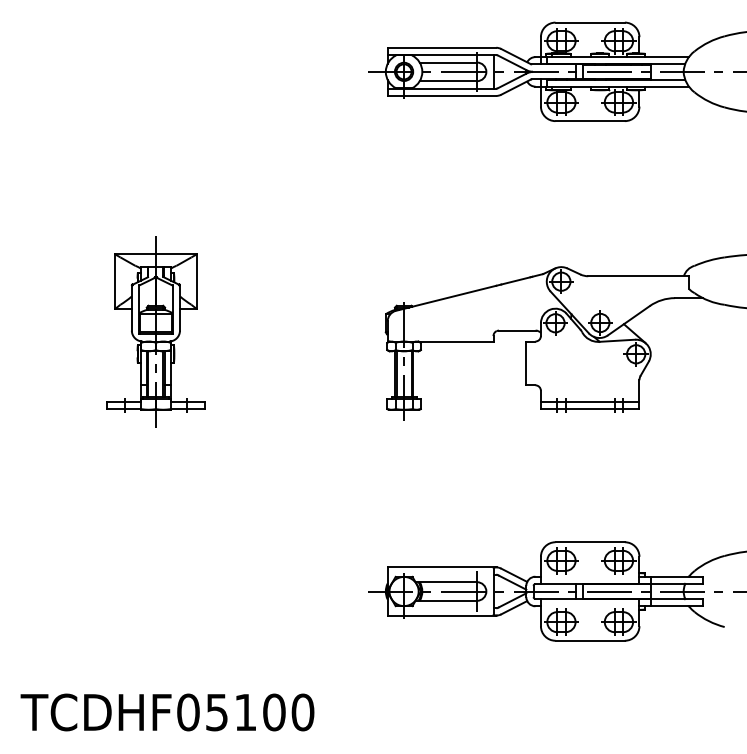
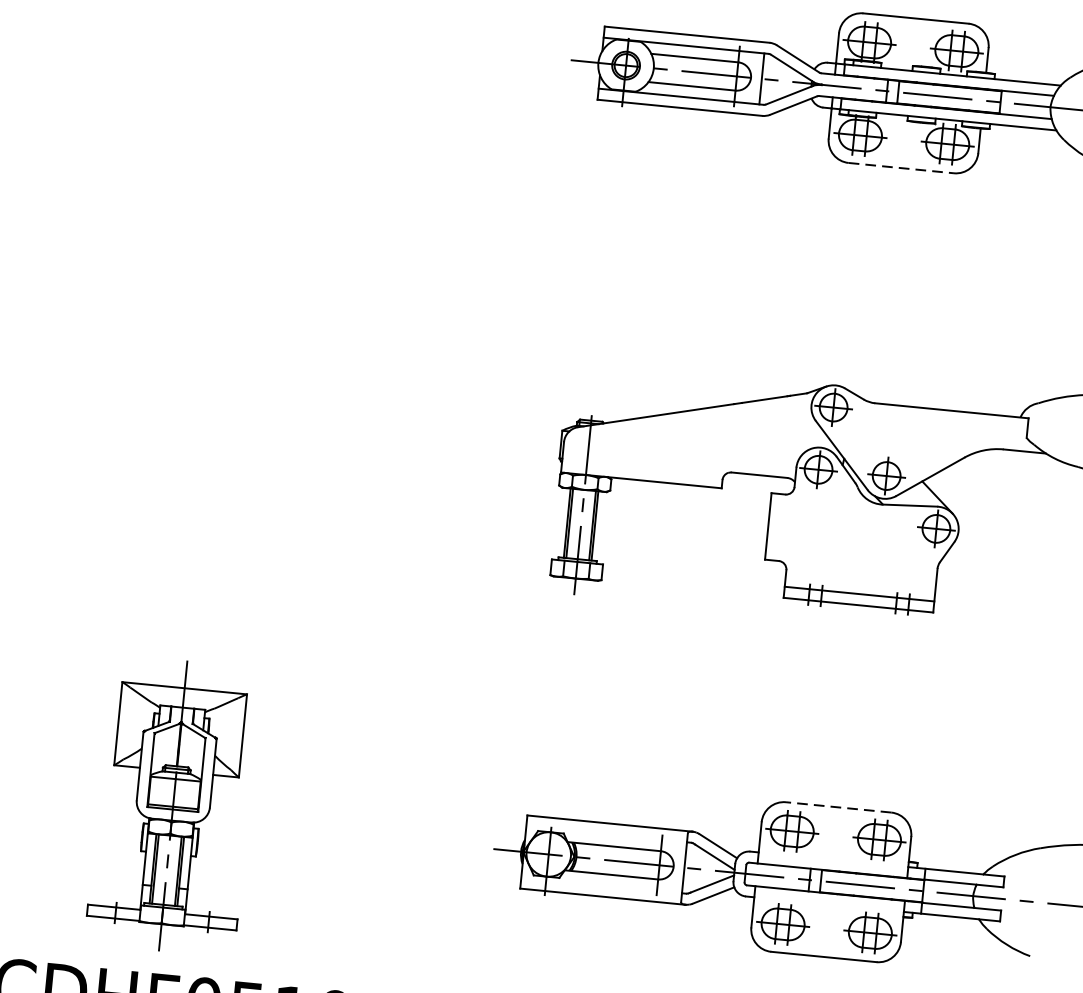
line: (590, 121) -> (901, 168), solid -> dashed
part: (155, 331) -> (172, 805), moved
line: (590, 542) -> (839, 807), solid -> dashed

